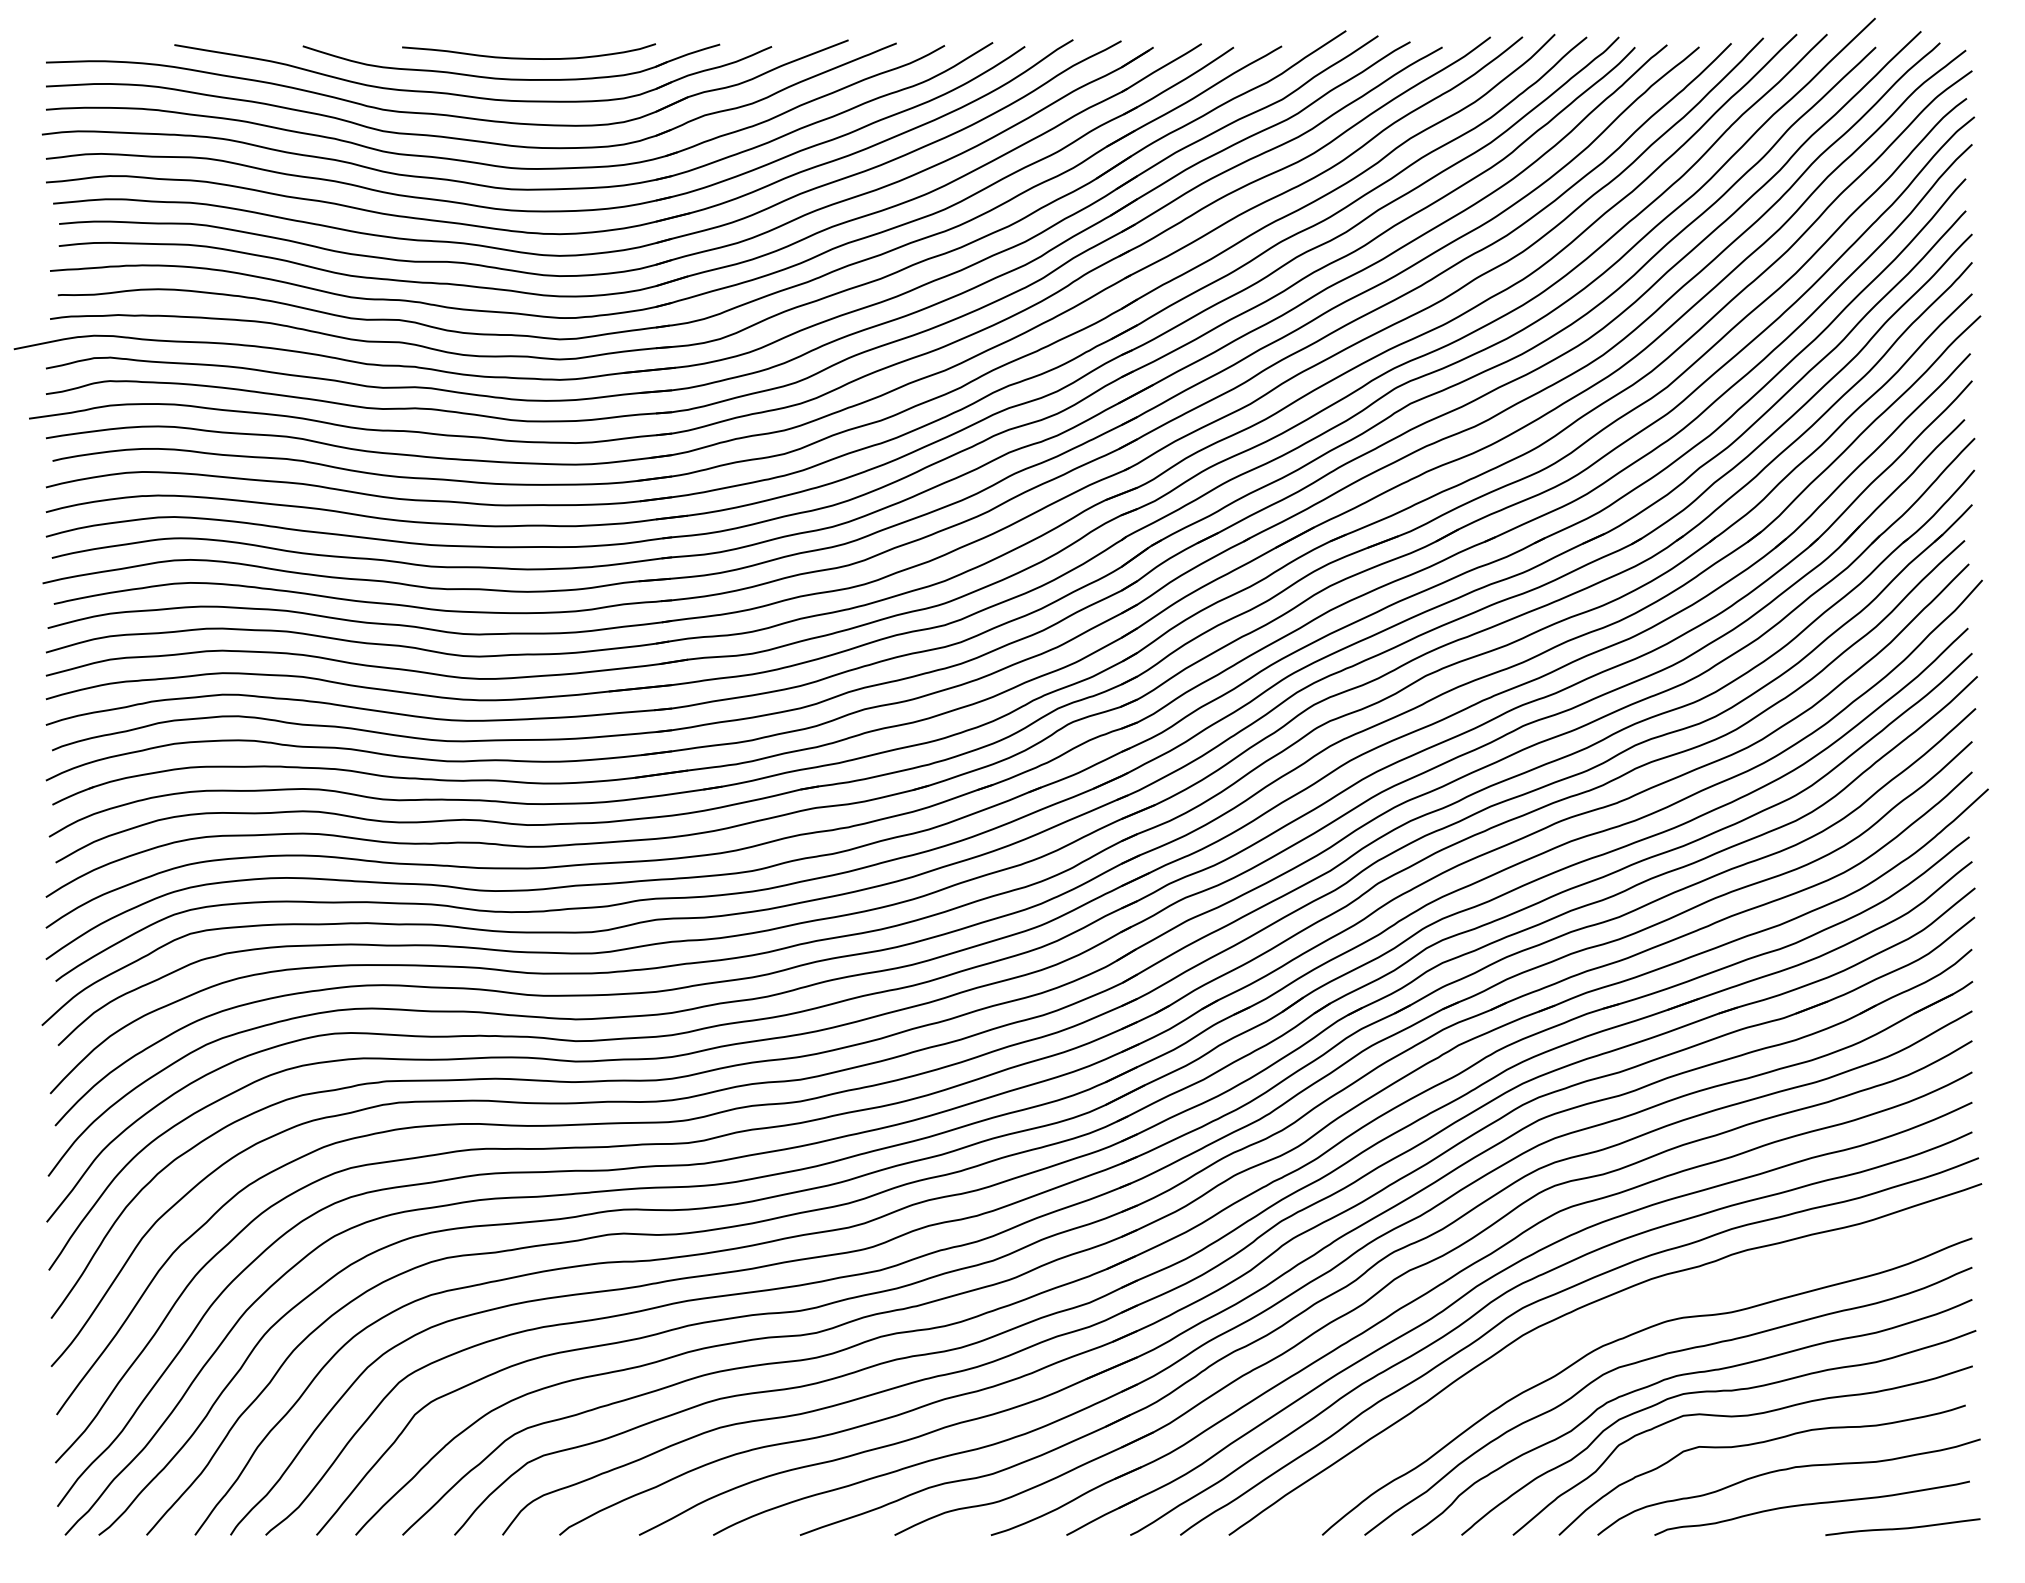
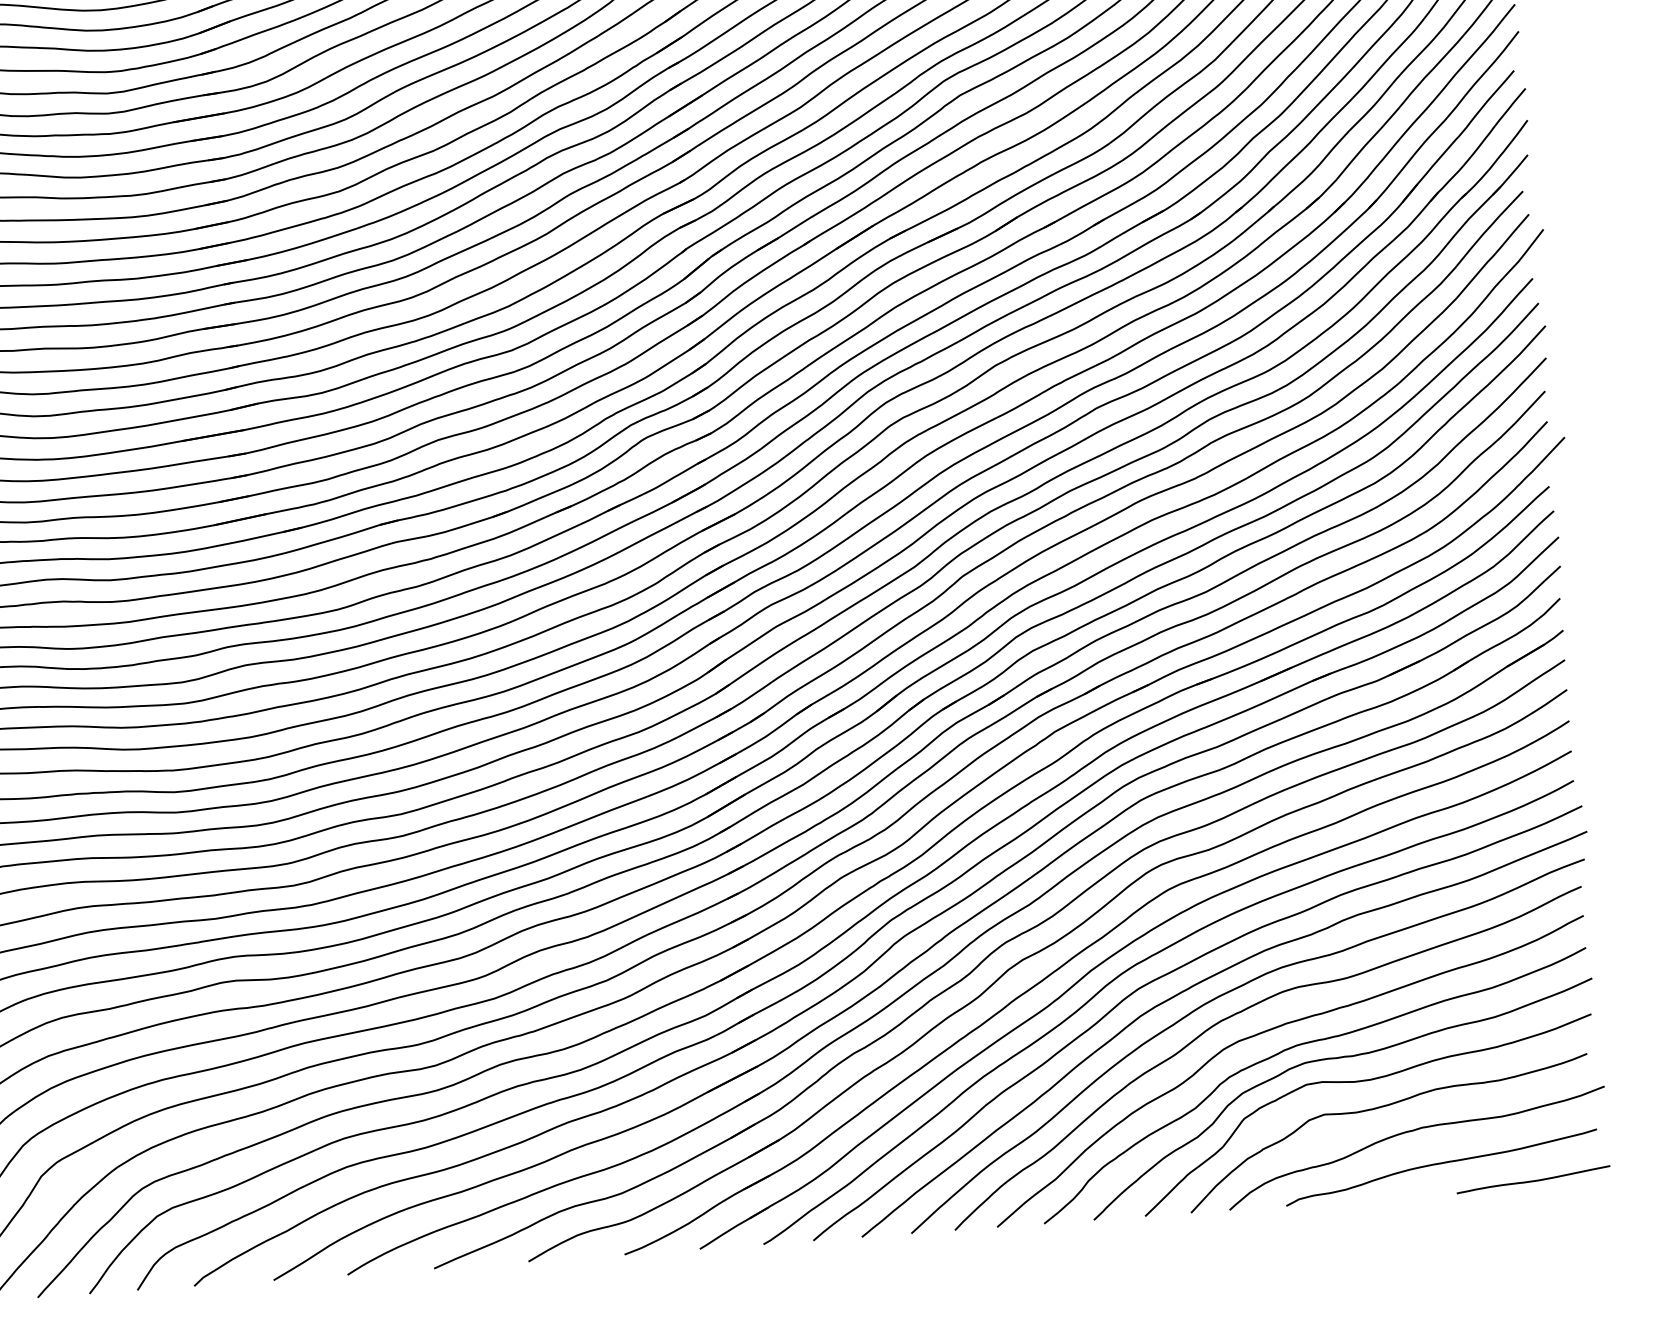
curve: (1608, 1320) -> (1224, 995), added

